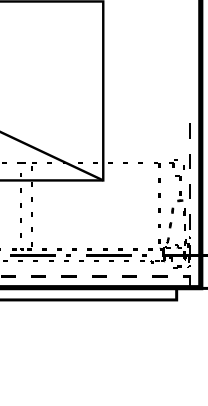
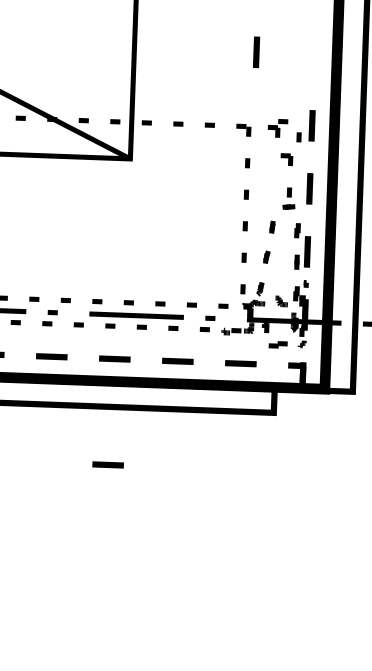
line: (189, 130) -> (255, 51), moved
line: (97, 327) -> (107, 464), added

